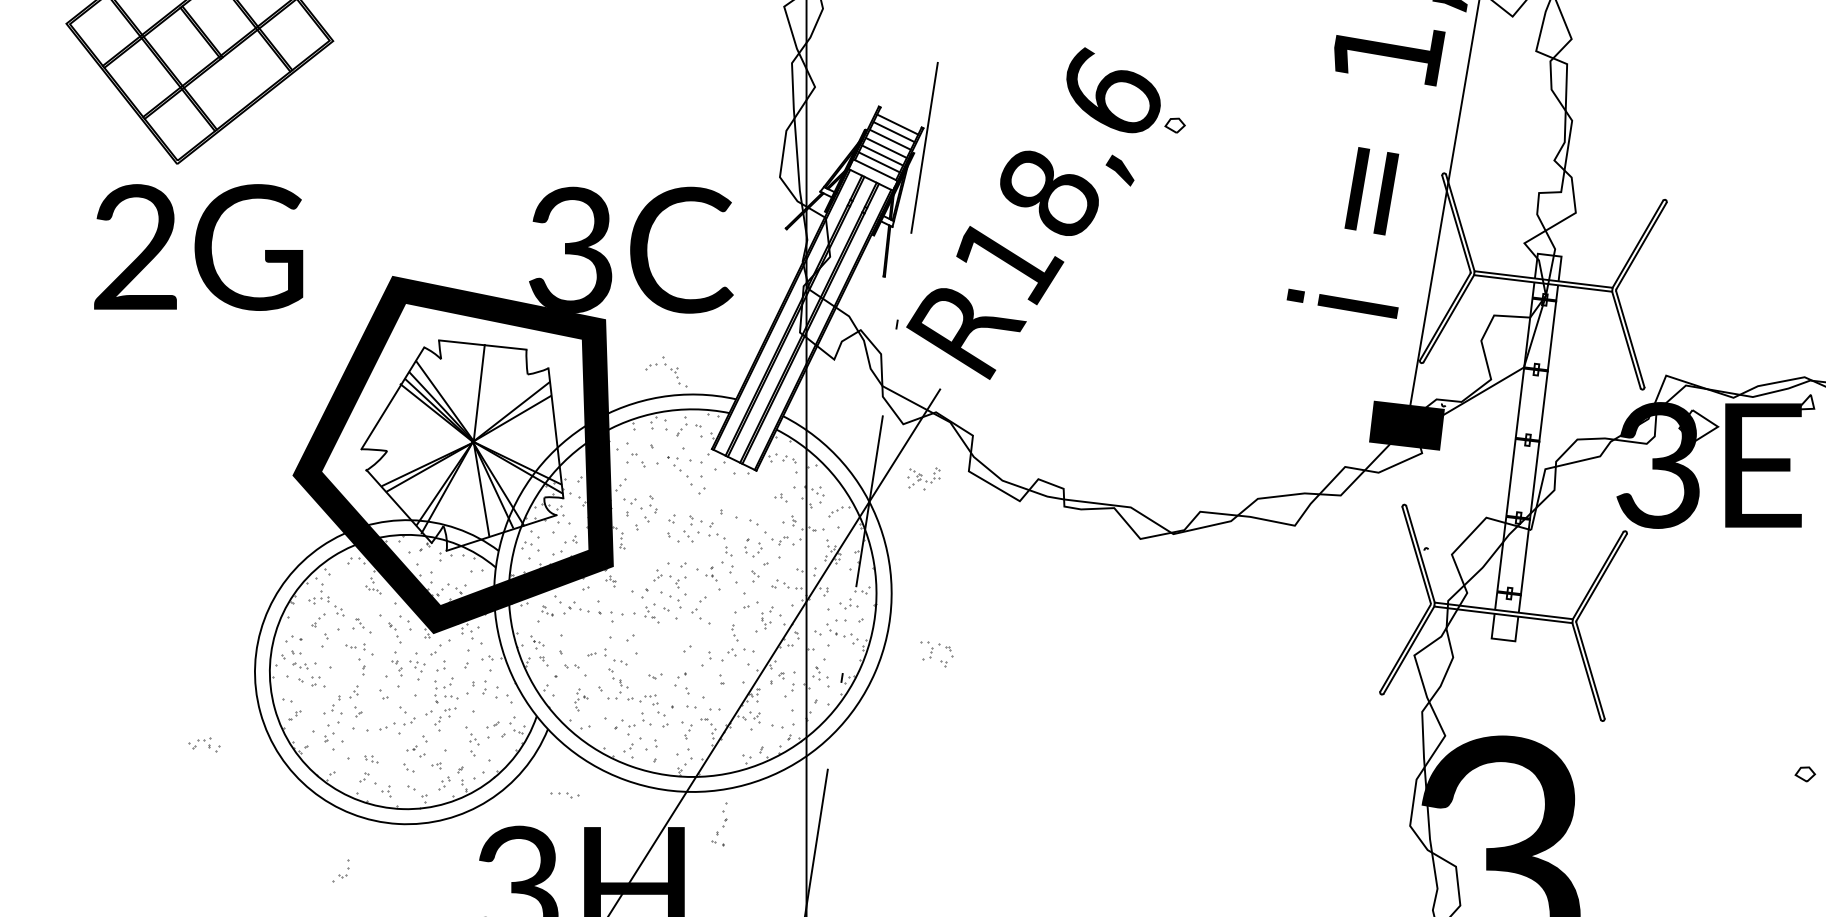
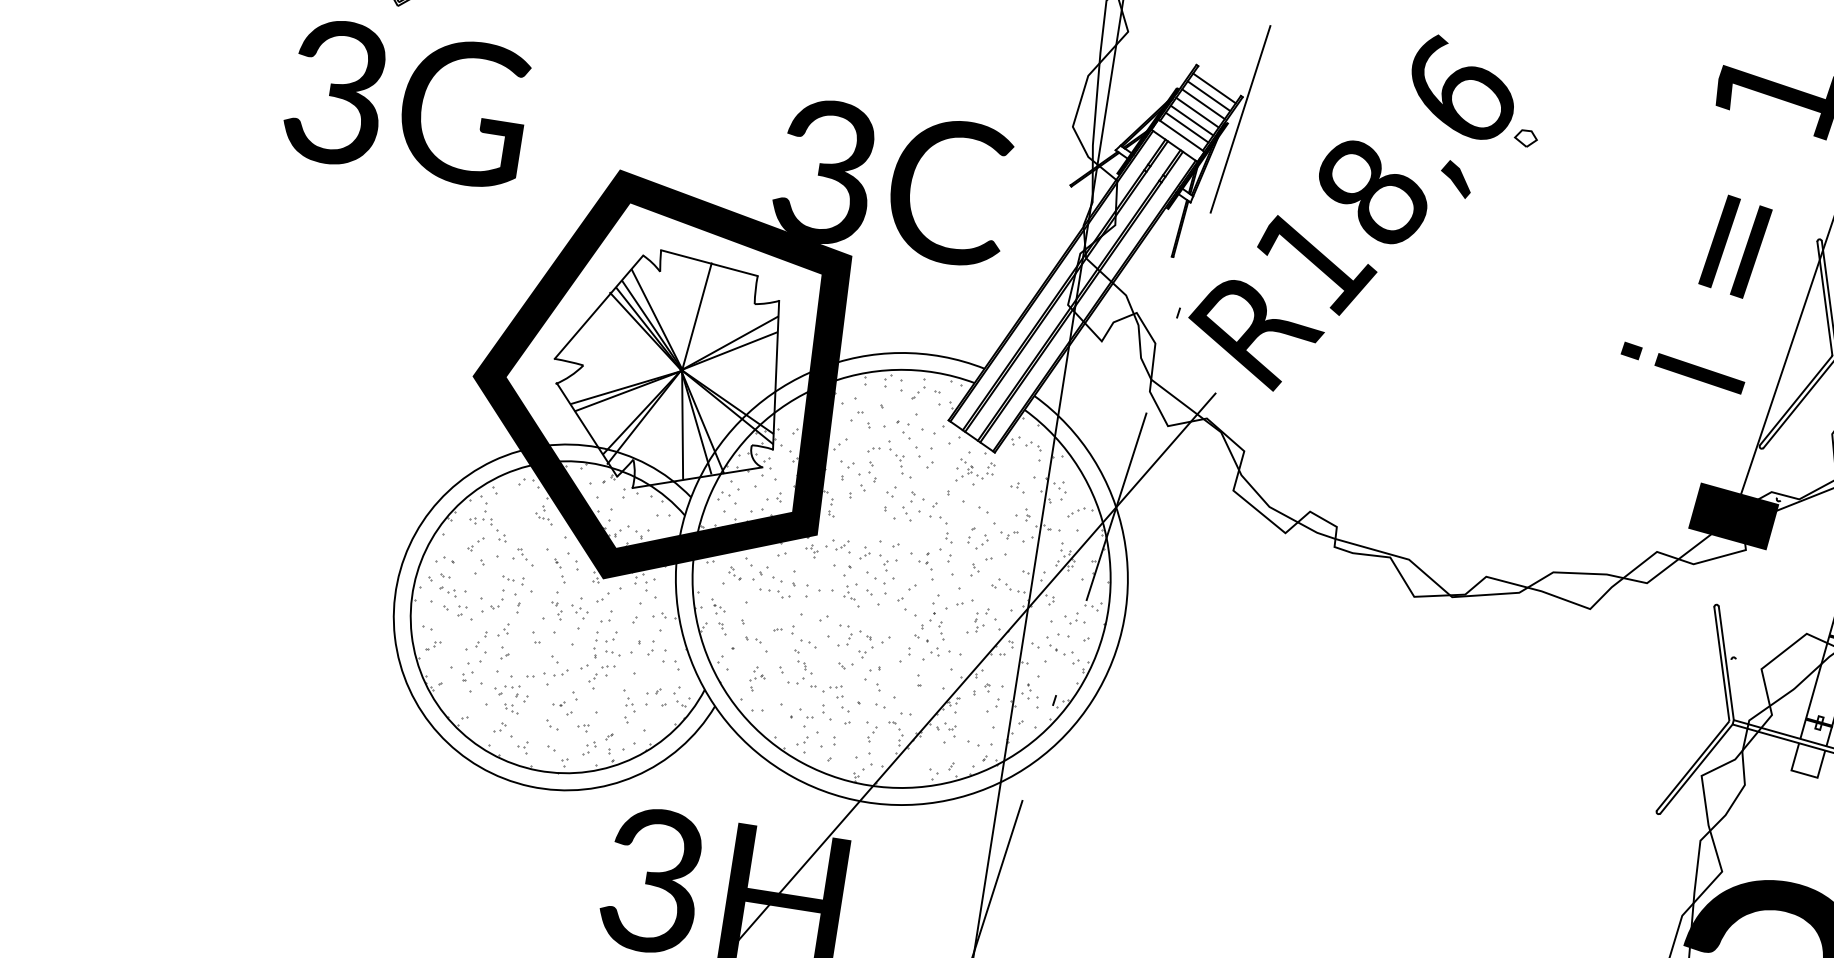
text: (134, 247) -> (335, 92), 2G -> 3G
part: (666, 371) -> (890, 457), moved
part: (923, 478) -> (974, 472), moved
part: (633, 572) -> (838, 545), added
part: (936, 654) -> (854, 642), moved
part: (204, 744) -> (511, 692), moved
part: (564, 795) -> (774, 593), moved
part: (719, 824) -> (926, 617), moved
part: (340, 870) -> (492, 600), moved

